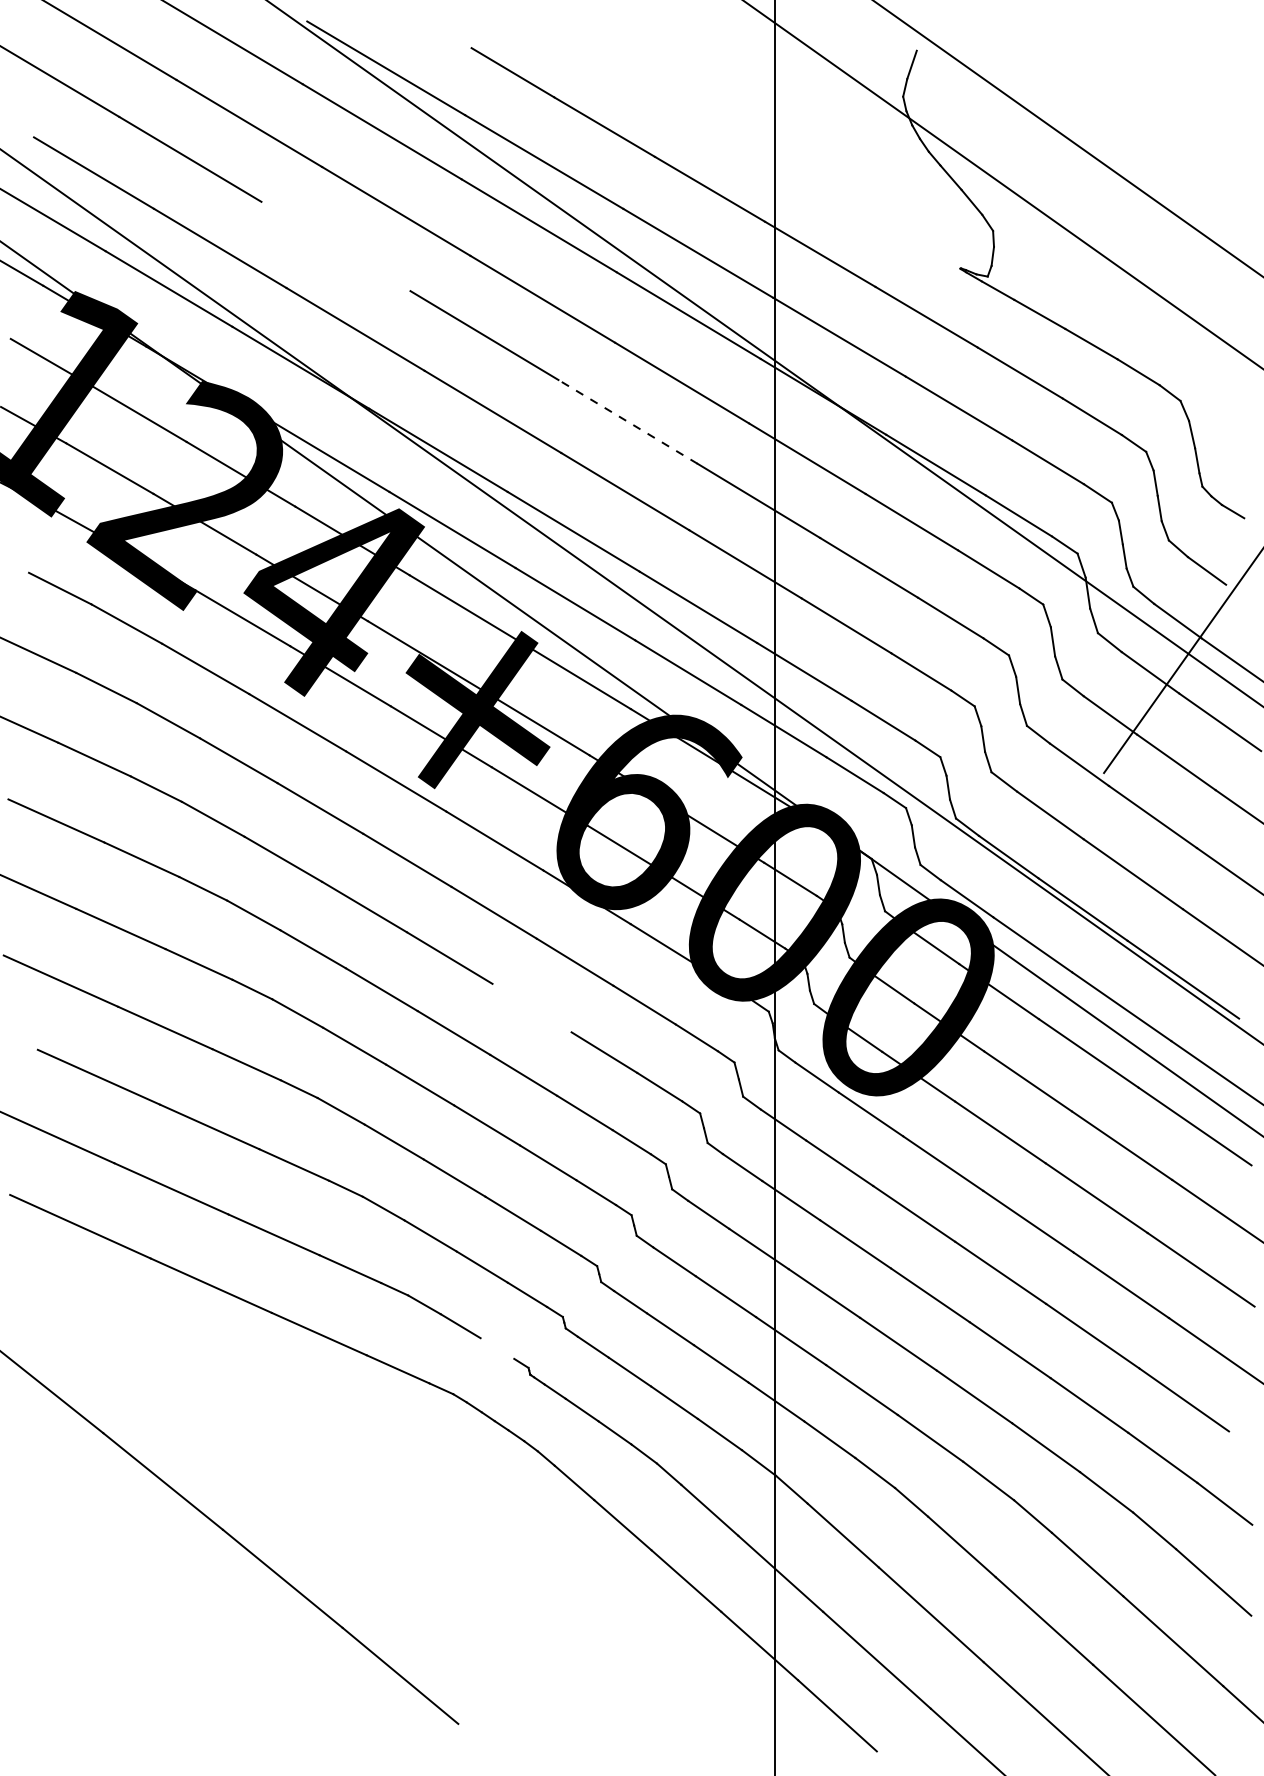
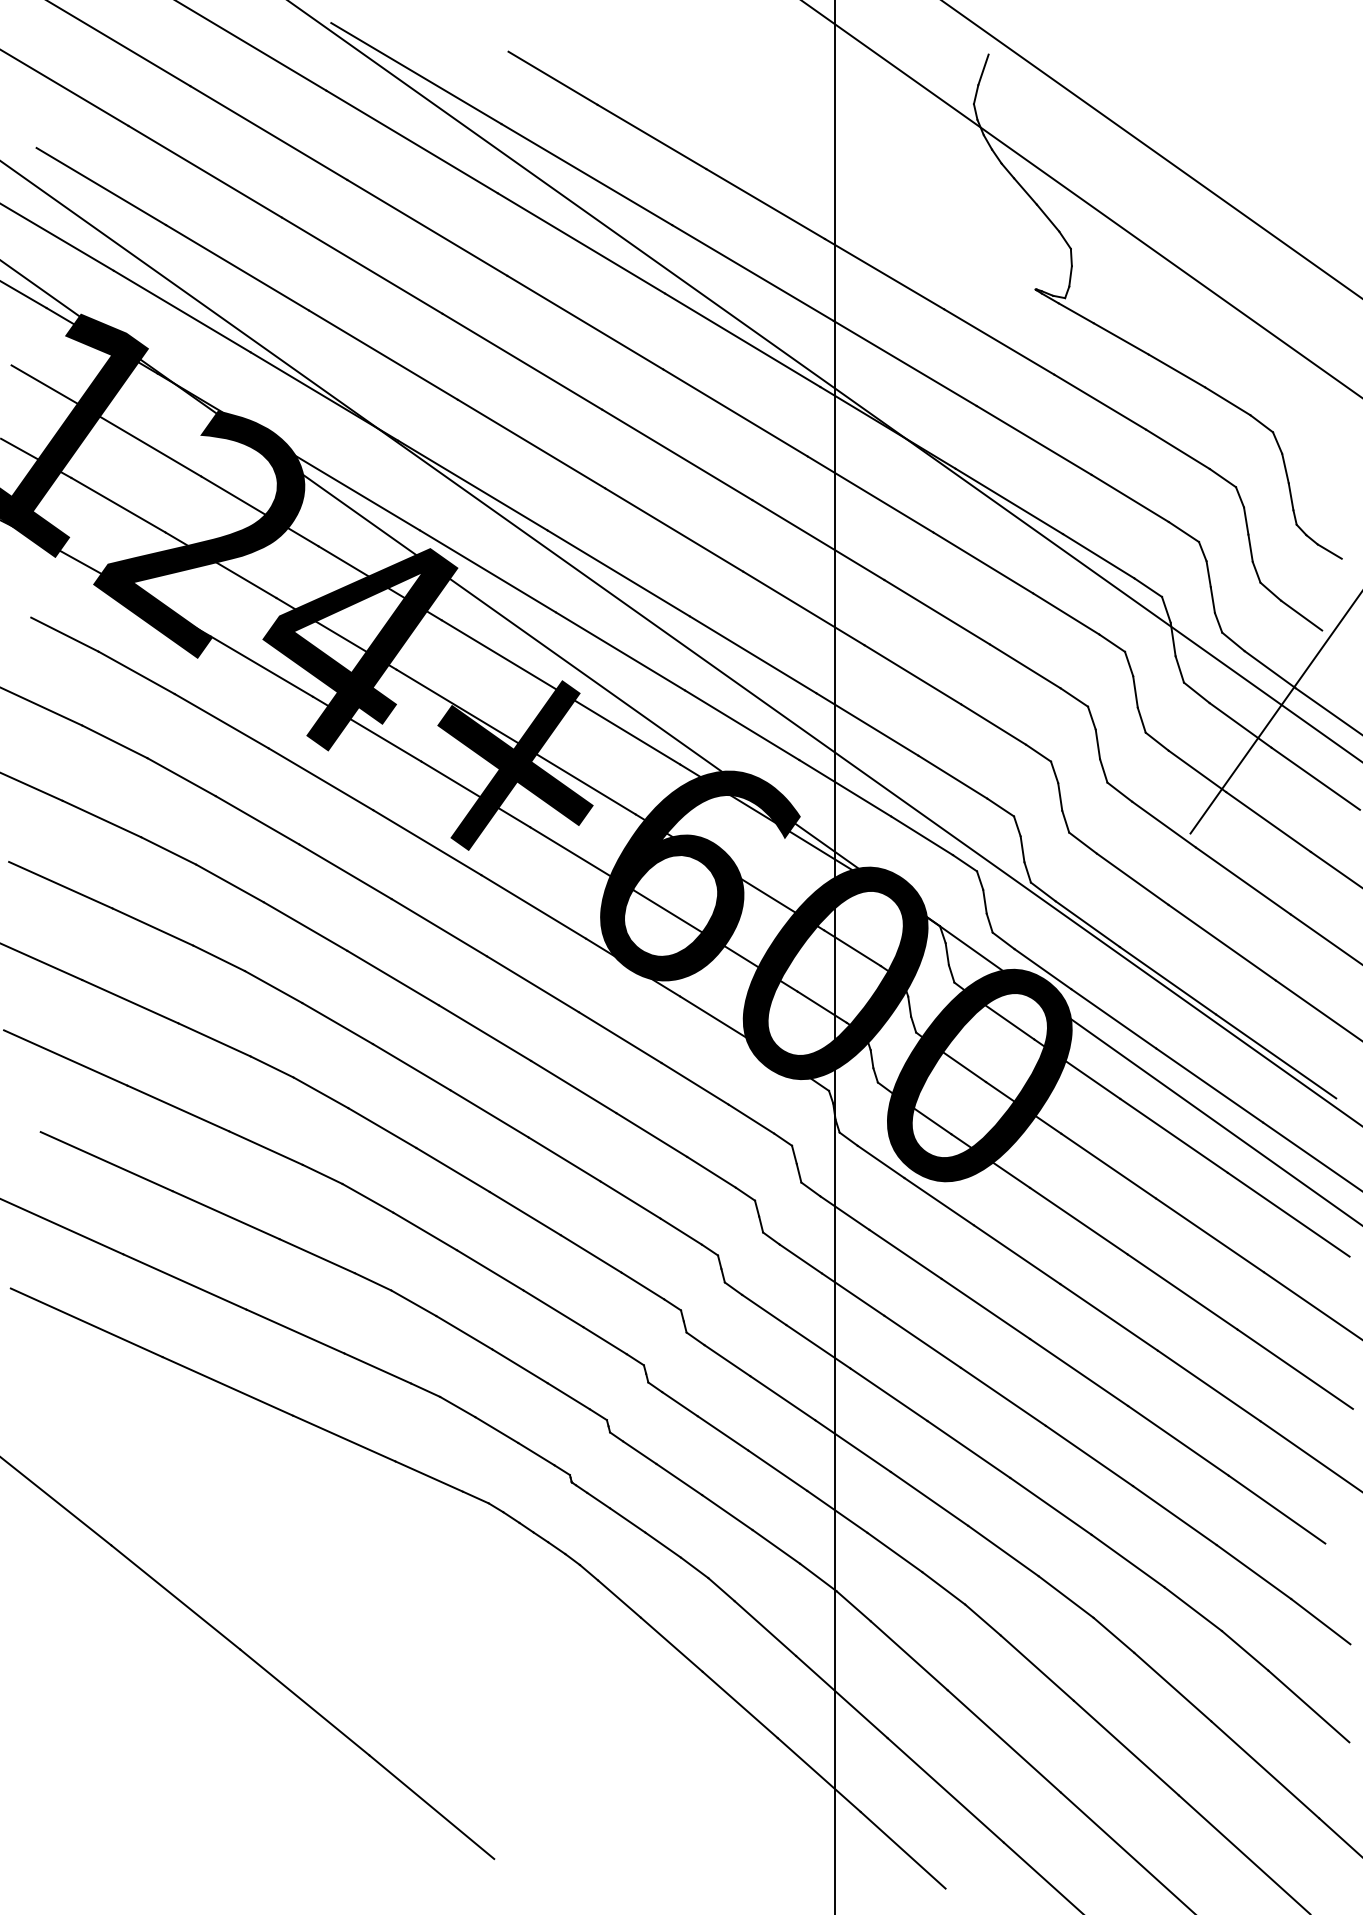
line: (335, 246) -> (361, 265), added
line: (627, 421) -> (676, 454), dashed -> solid
line: (531, 1007) -> (573, 1086), added
line: (497, 1348) -> (536, 1454), added

